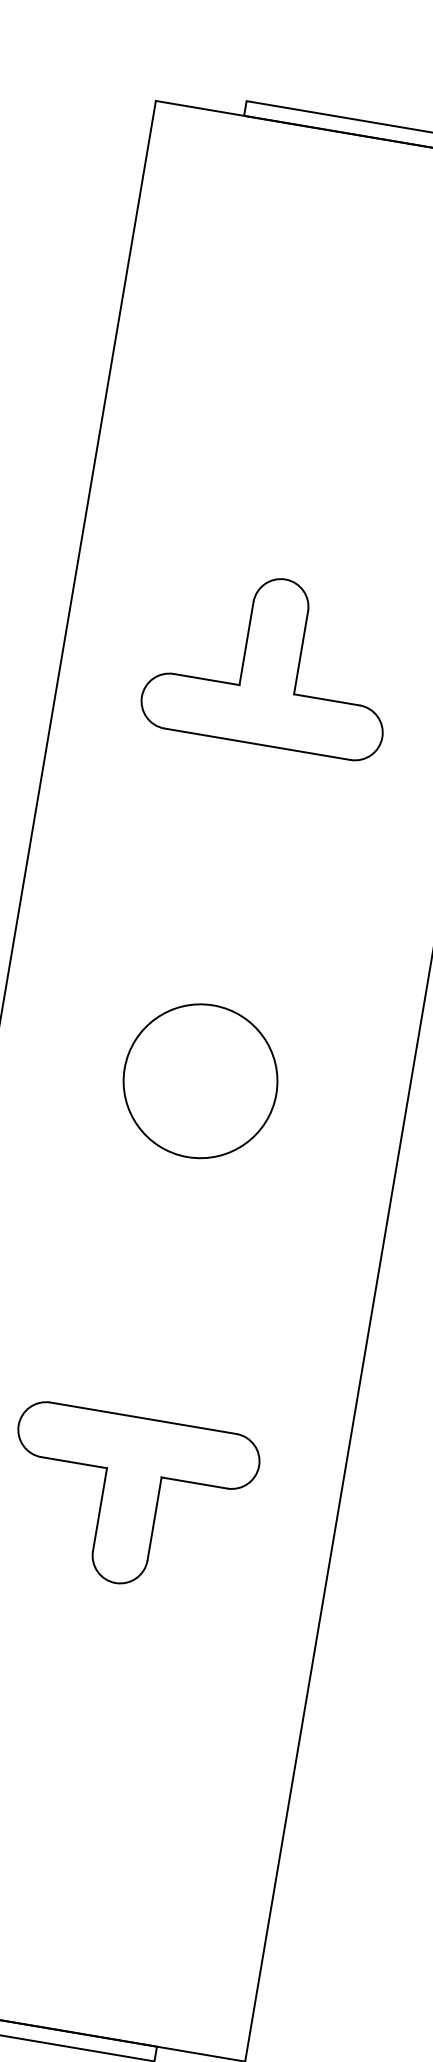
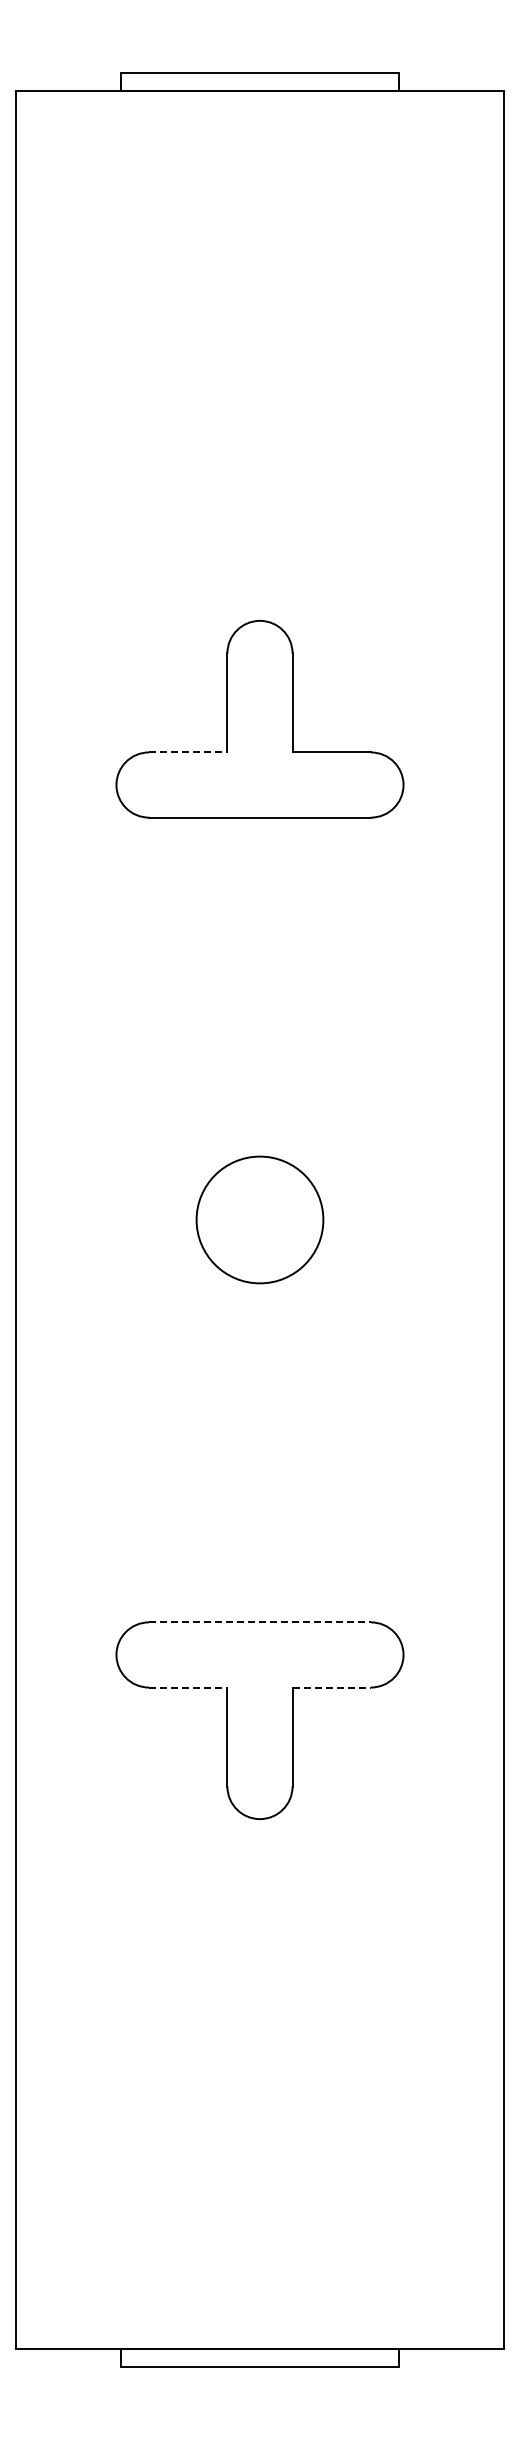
line: (206, 679) -> (188, 752), solid -> dashed
circle: (200, 1080) -> (259, 1219), size x0.7
line: (143, 1418) -> (260, 1622), solid -> dashed
line: (74, 1462) -> (188, 1687), solid -> dashed
line: (195, 1483) -> (332, 1687), solid -> dashed

